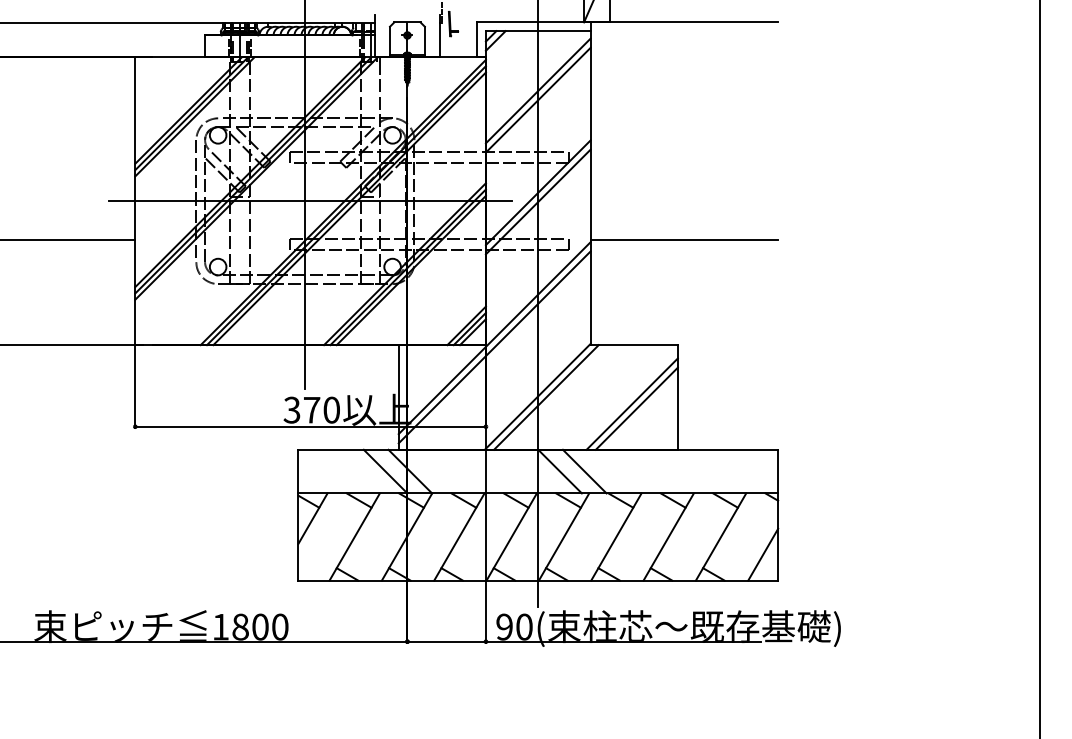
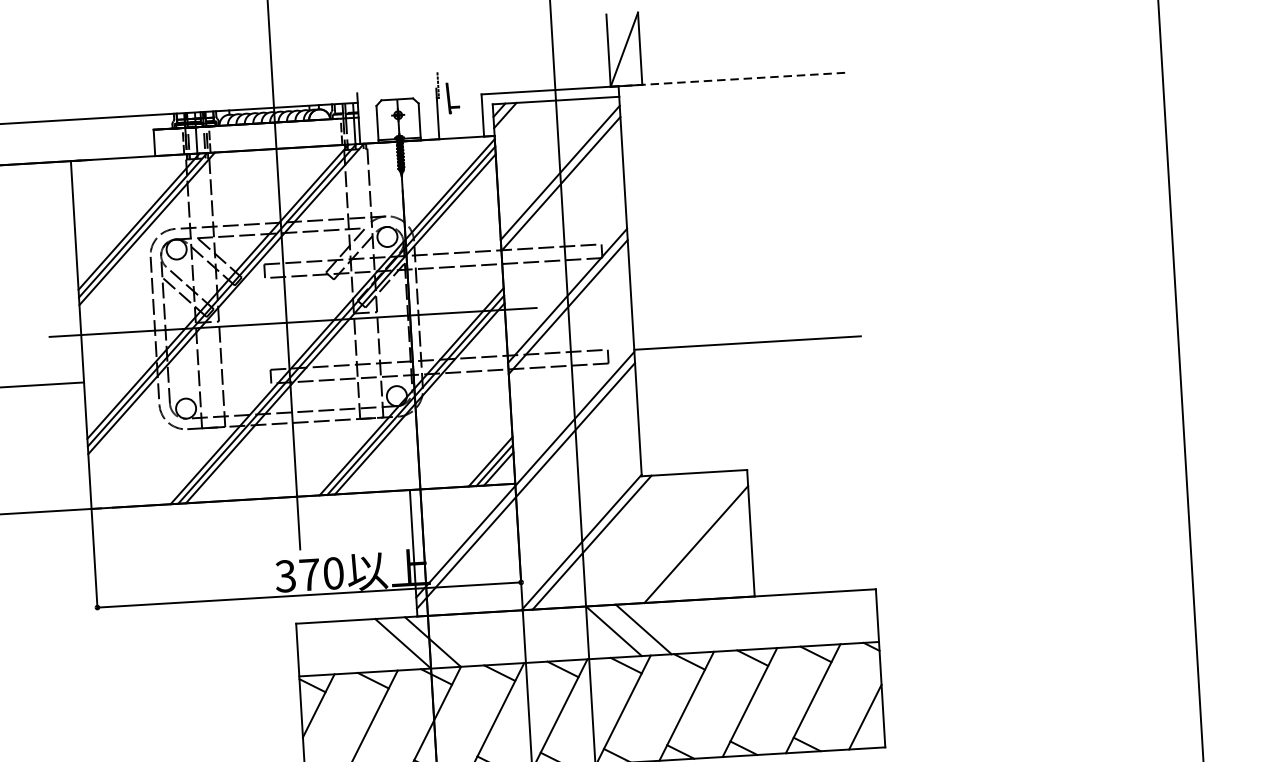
line: (681, 22) -> (728, 79), solid -> dashed
line: (636, 408) -> (701, 549), removed

